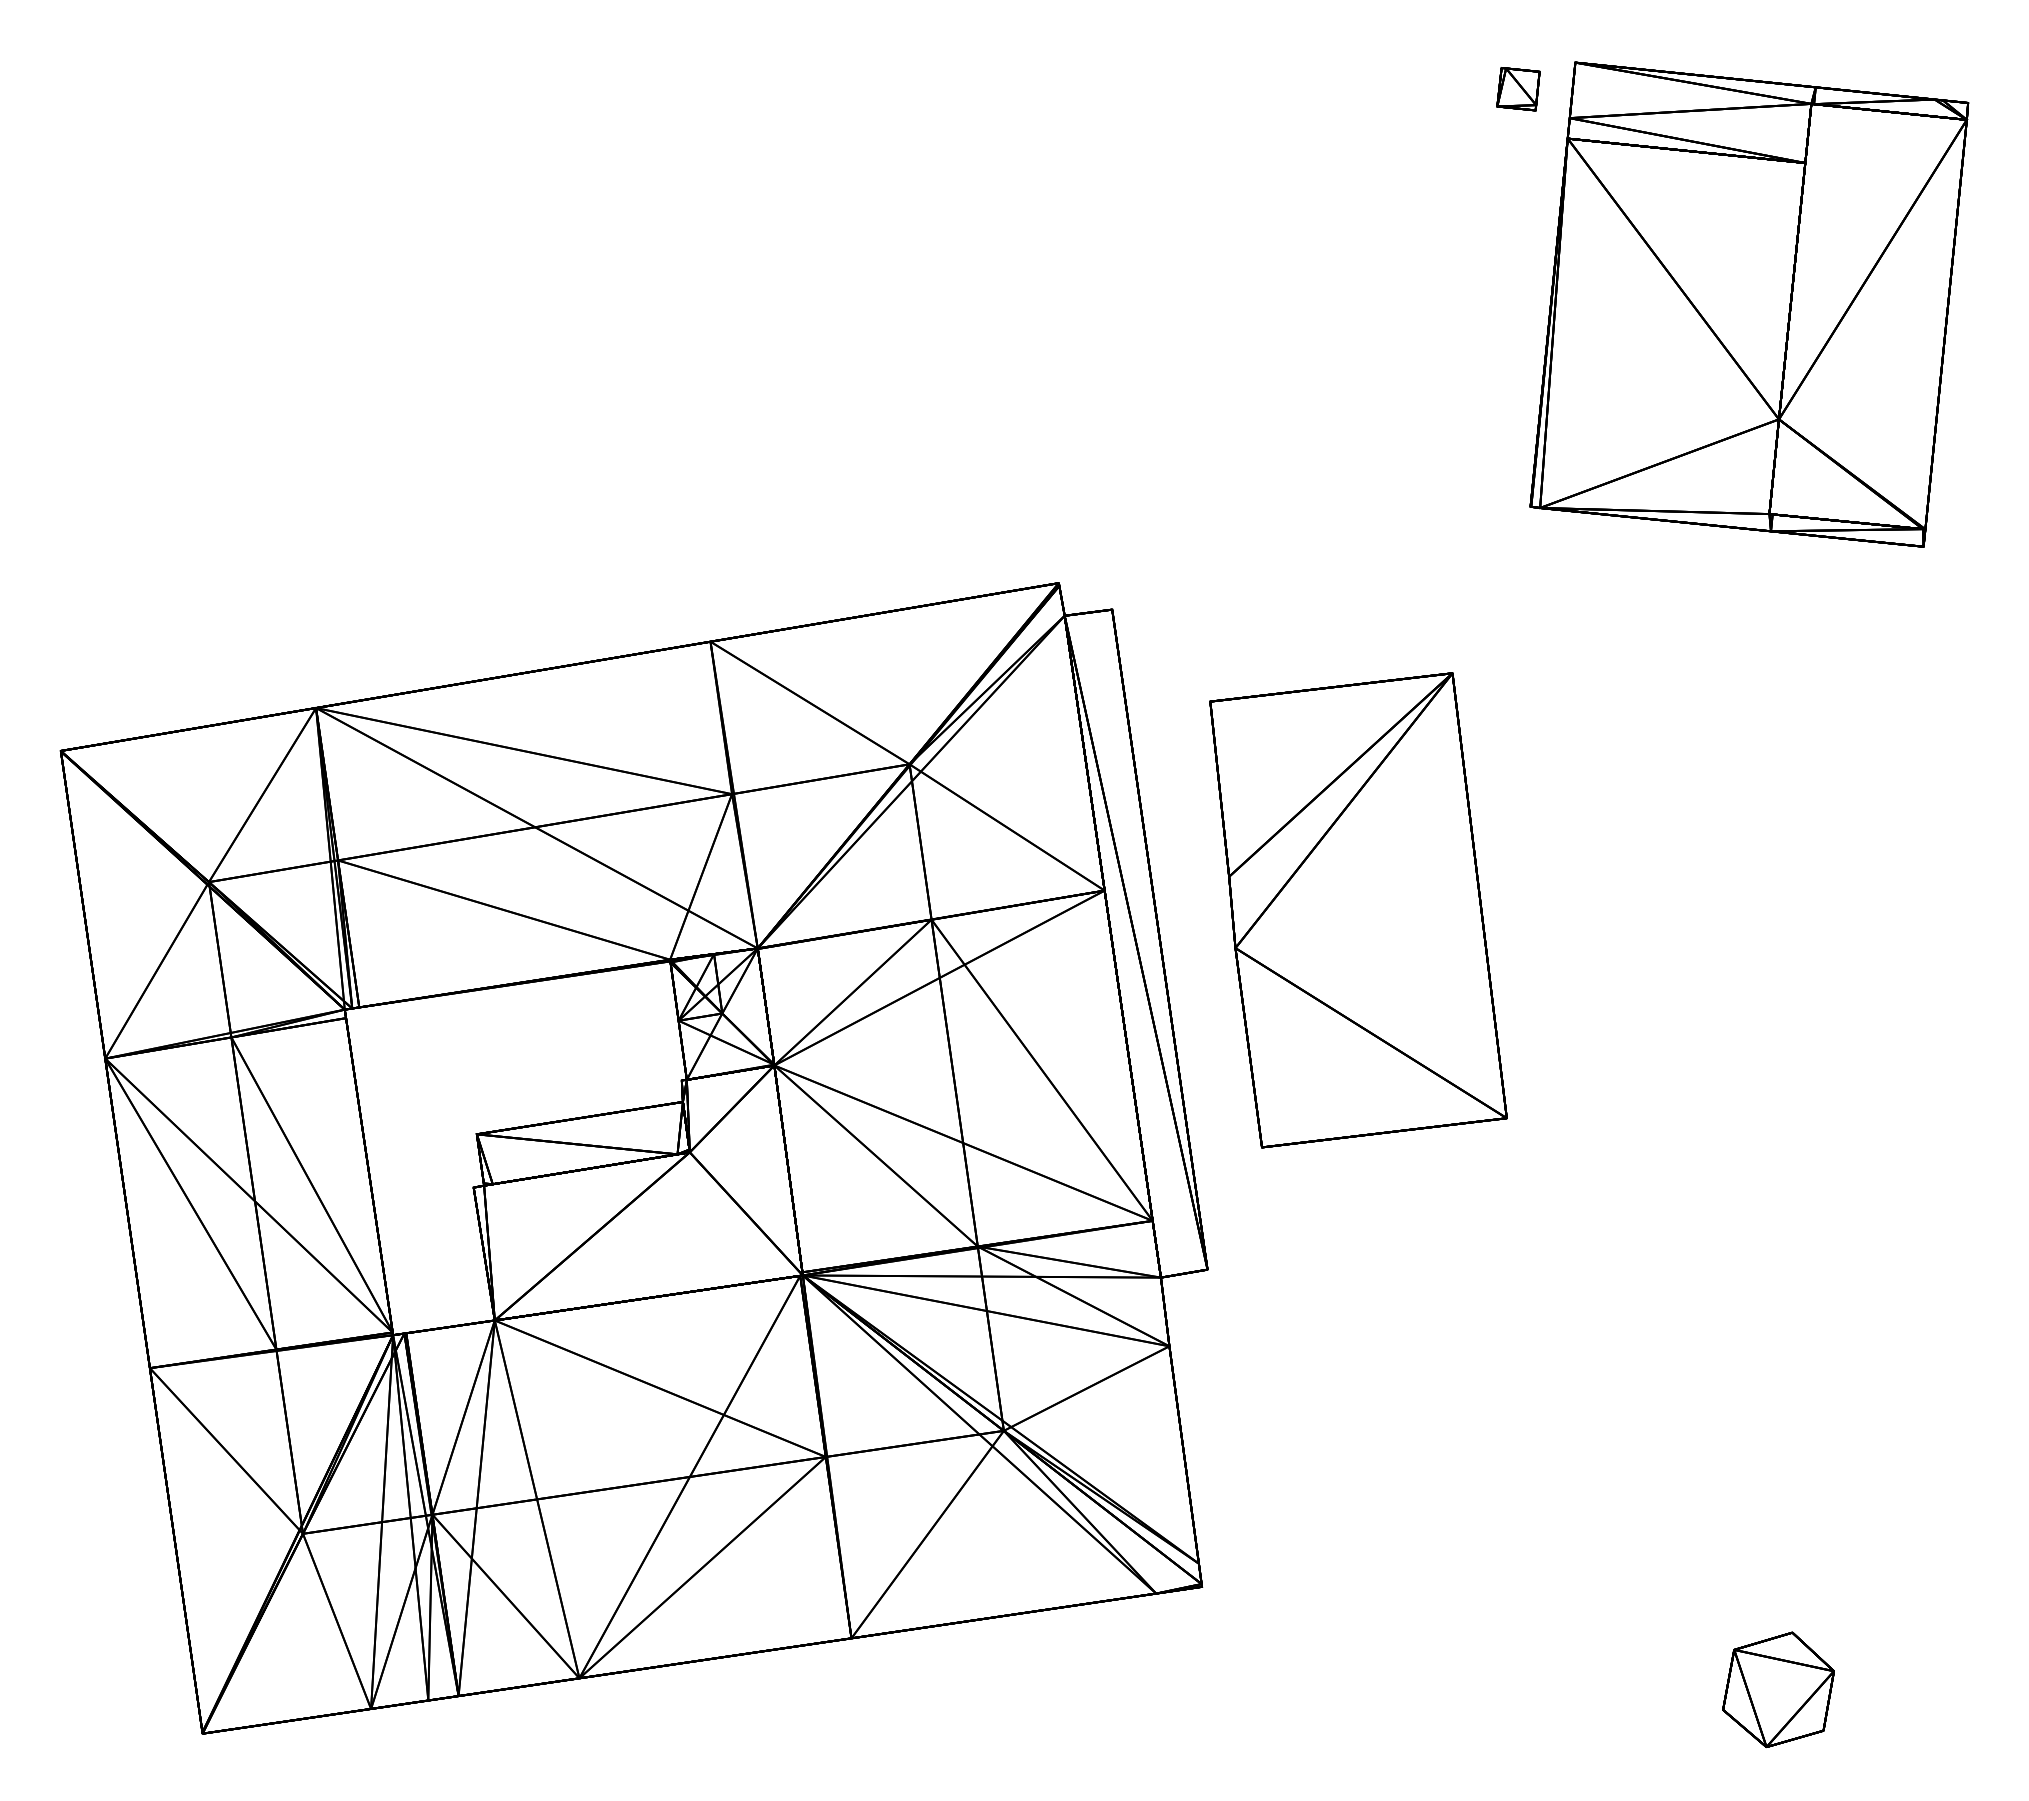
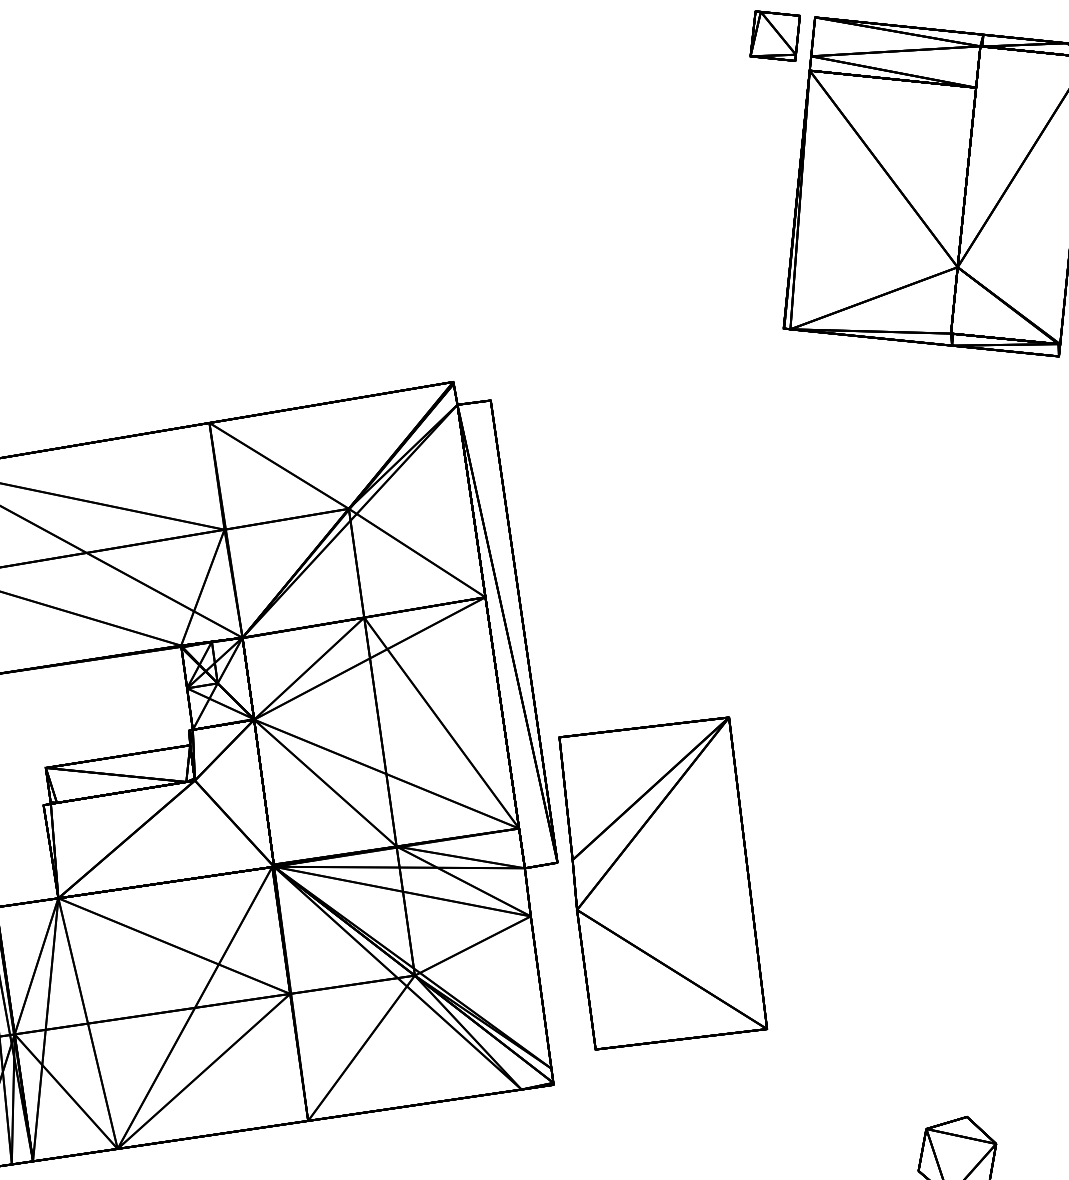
part: (1518, 88) -> (775, 35), size x1.67
part: (1358, 910) -> (663, 883), moved

